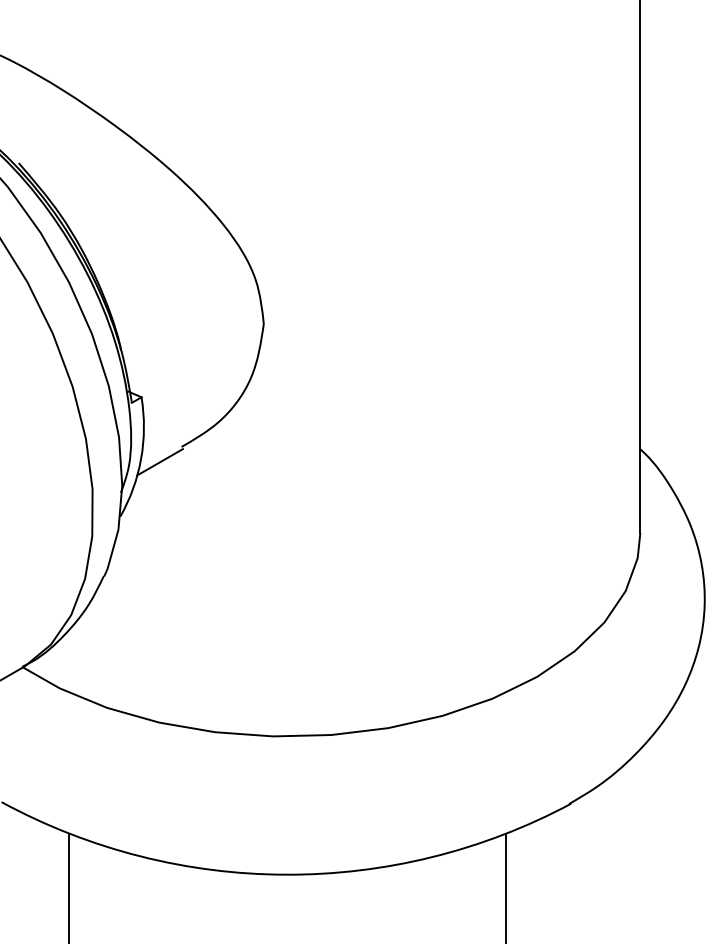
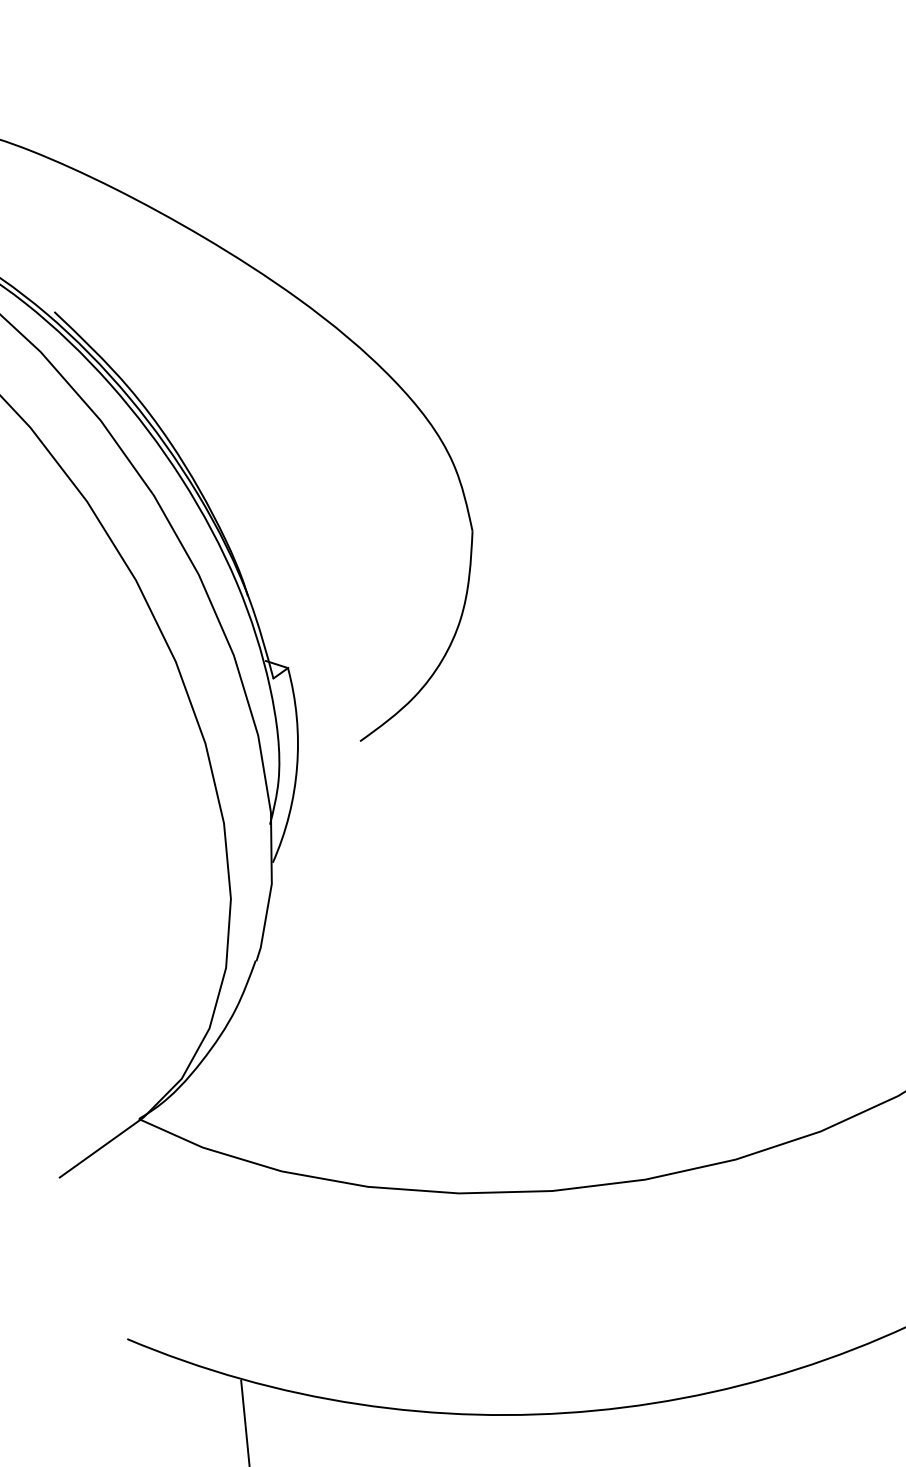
line: (159, 462) -> (327, 769), removed

